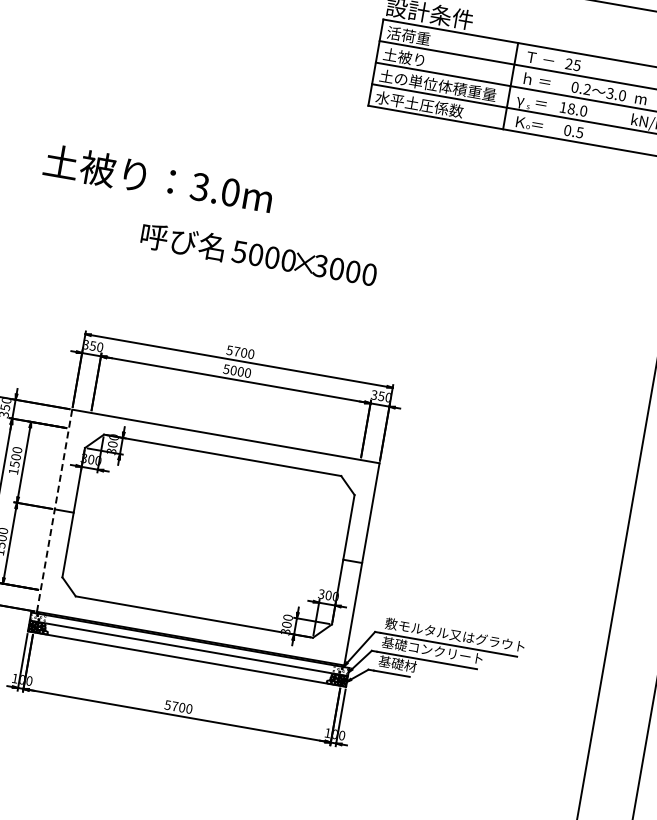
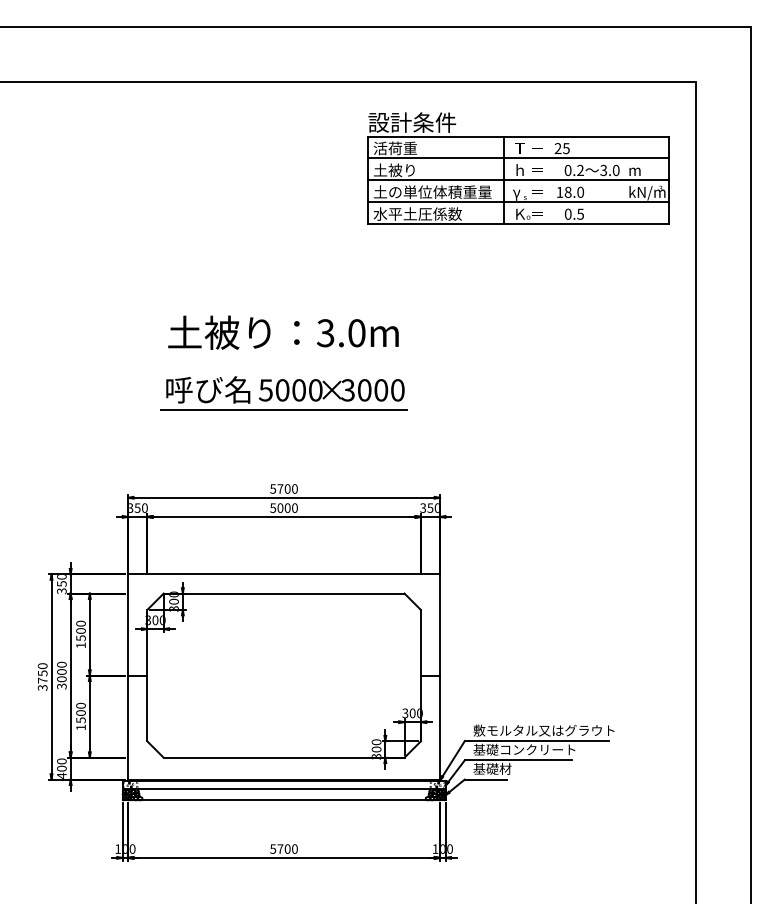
text: (158, 179) -> (283, 332), moved
line: (253, 274) -> (283, 410), added
line: (54, 511) -> (128, 677), dashed -> solid

